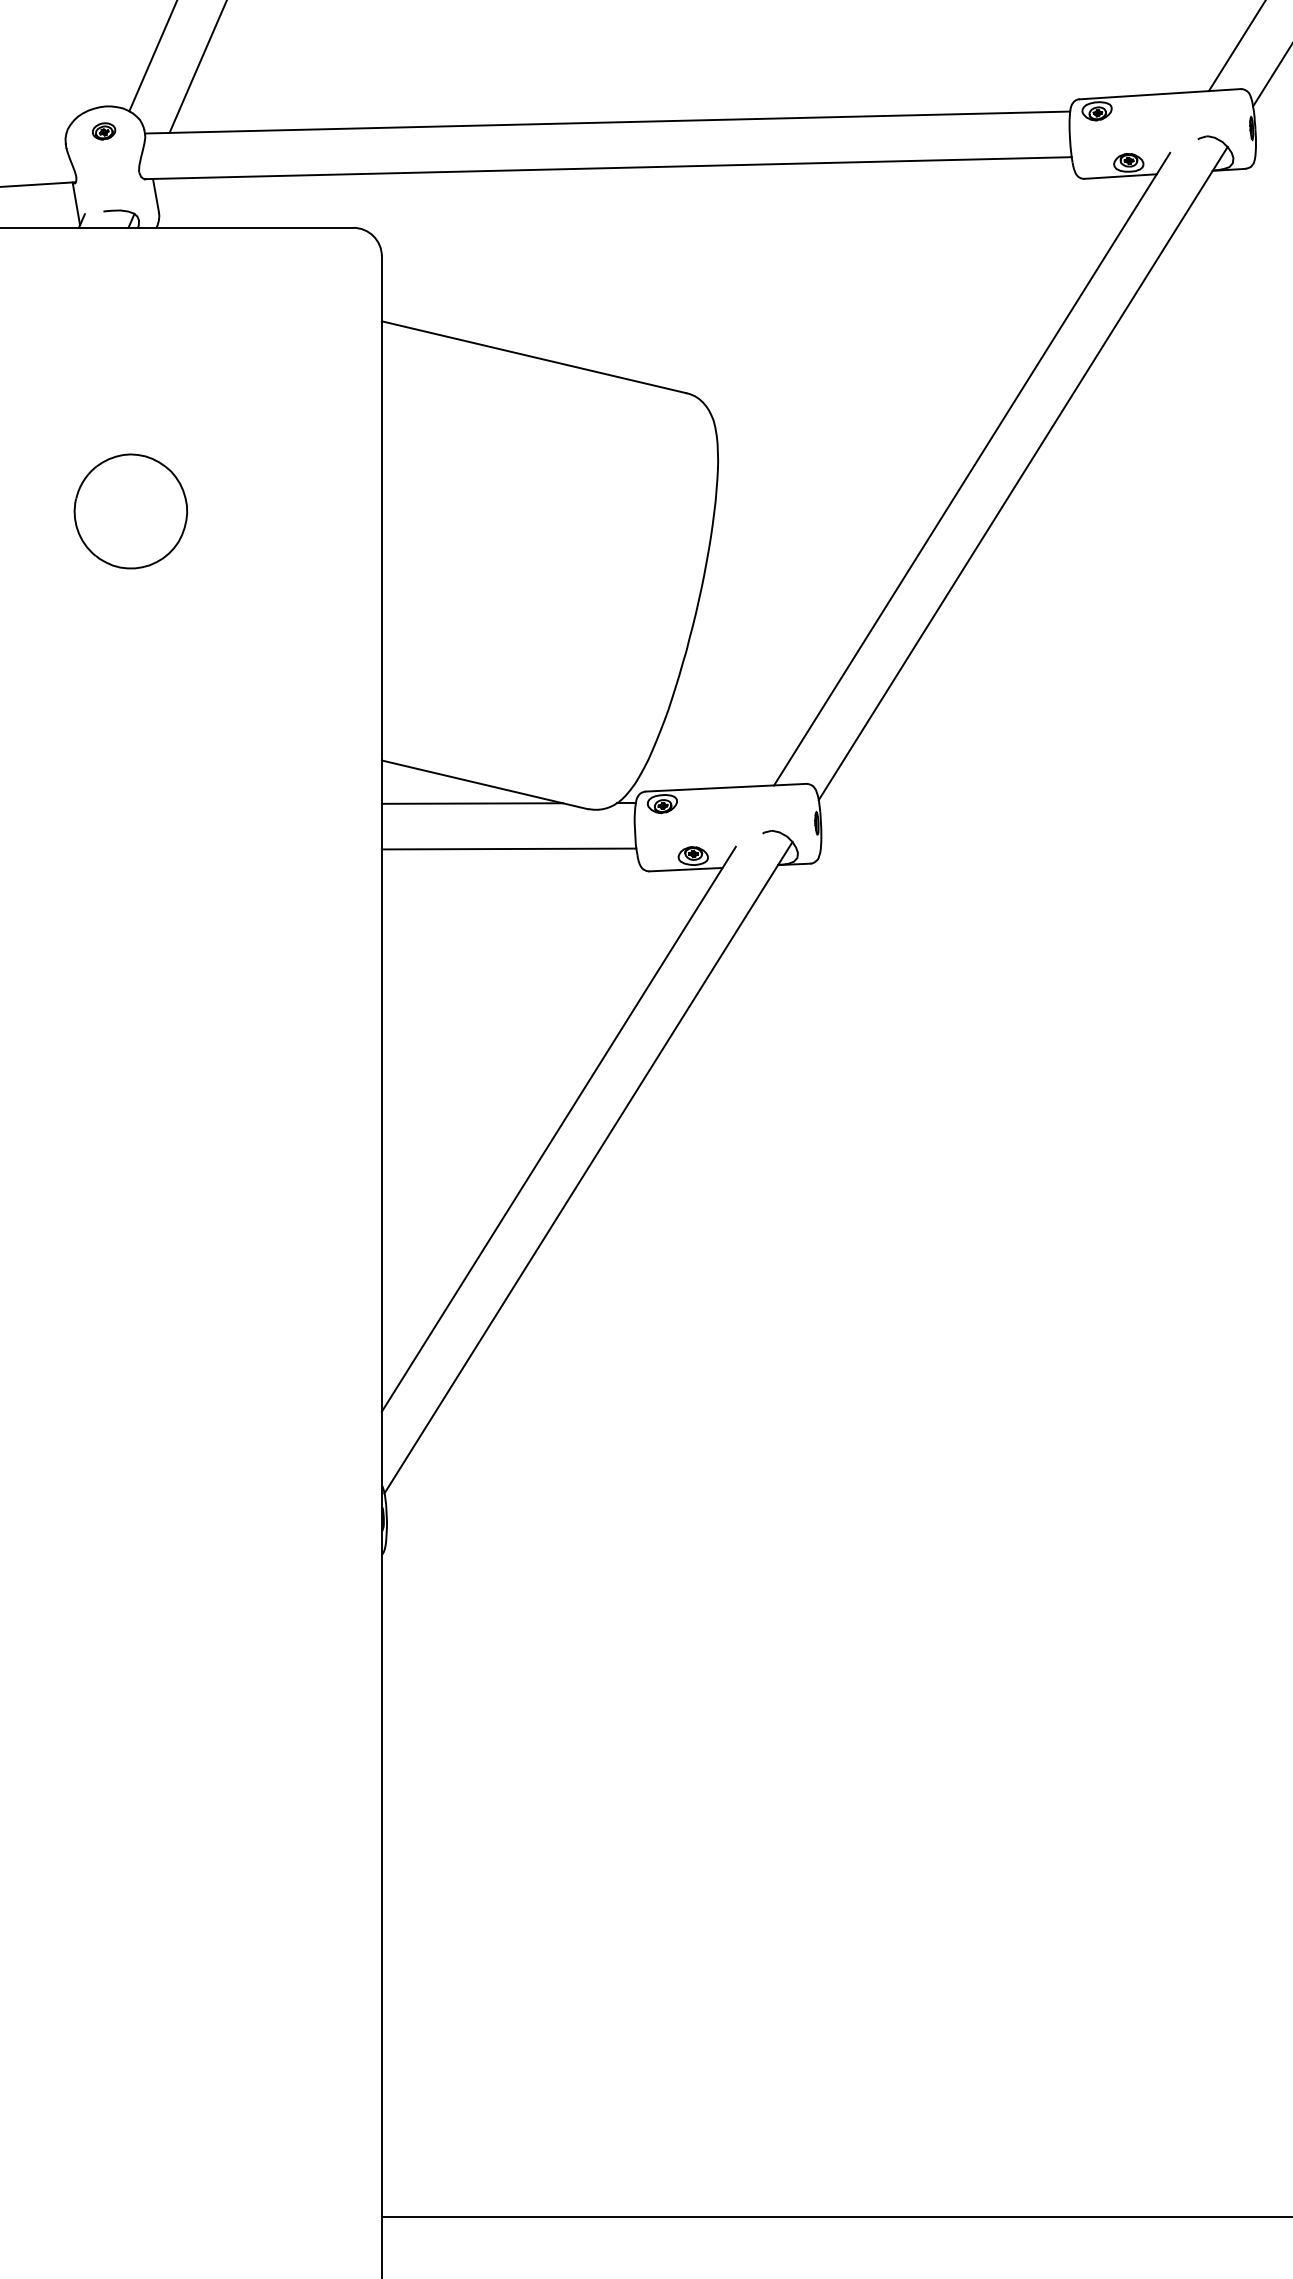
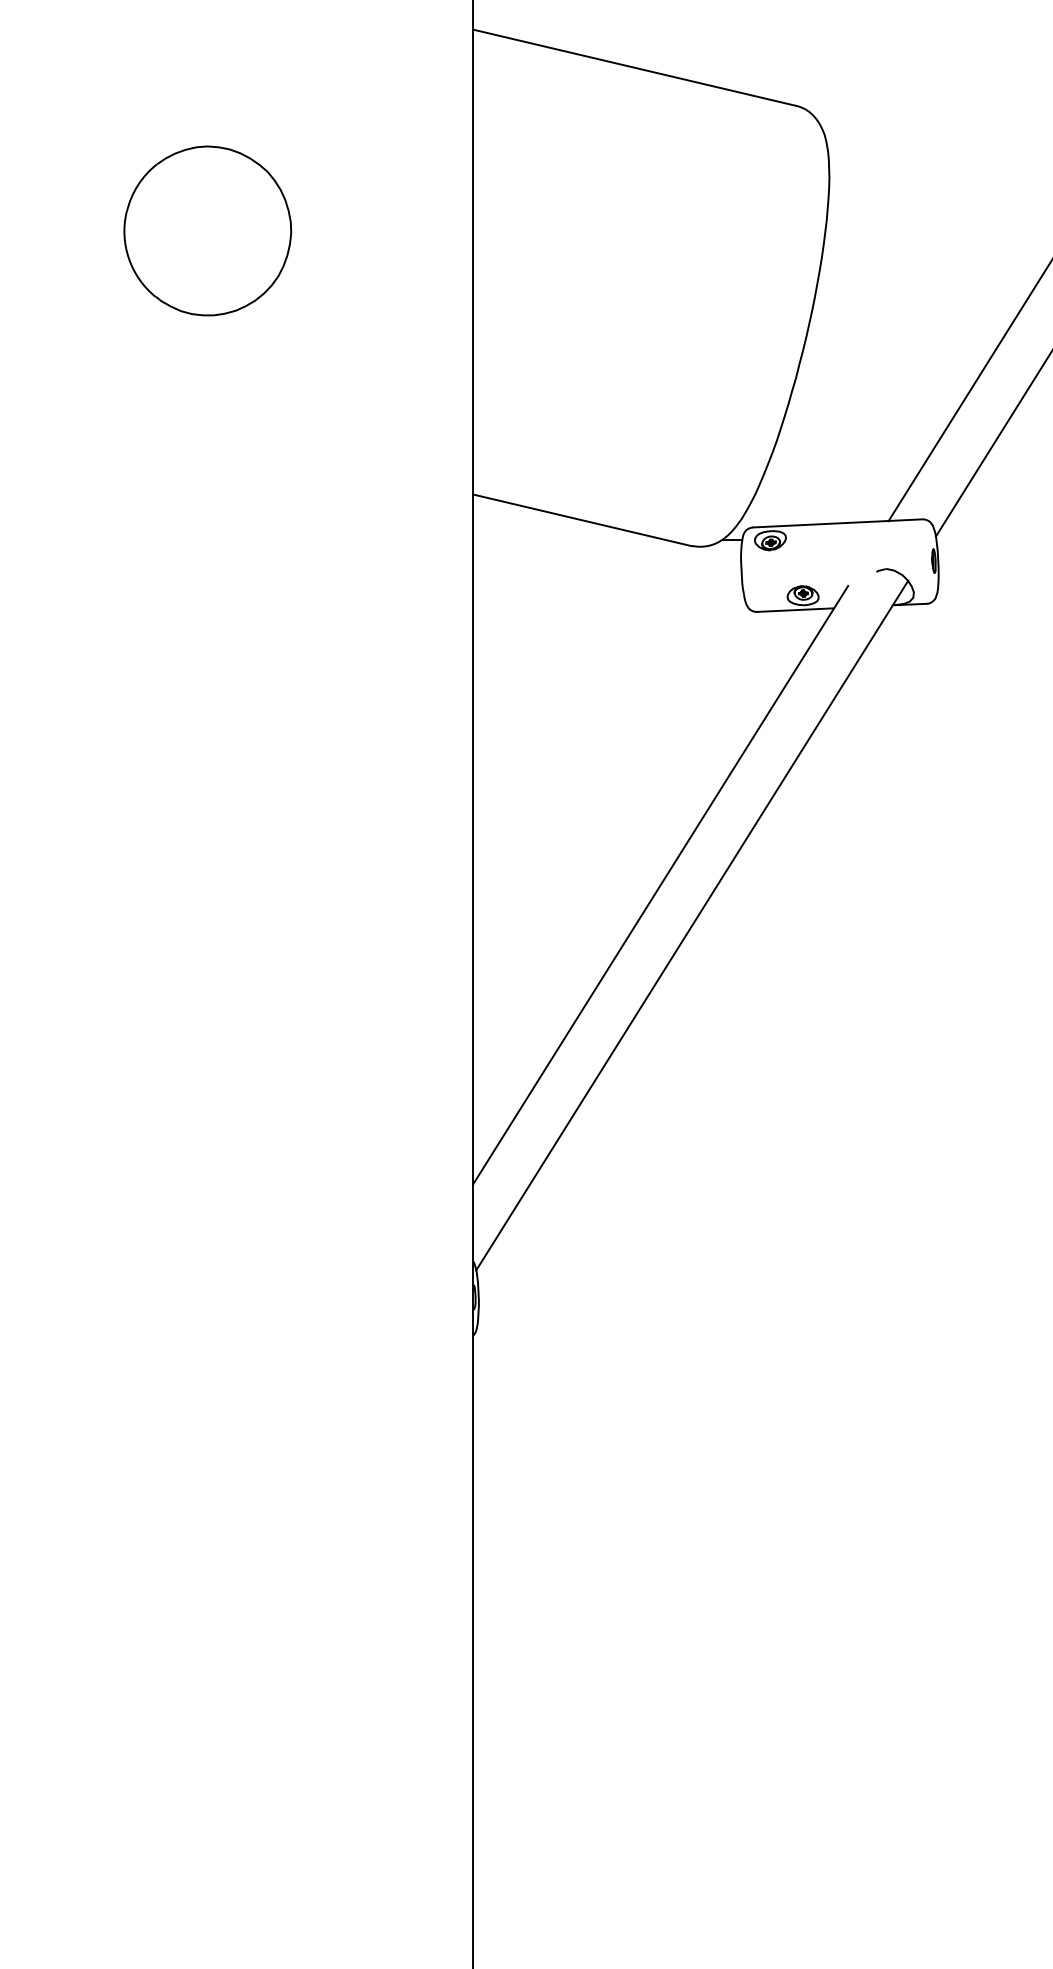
part: (130, 511) -> (207, 231), size x1.4
line: (472, 803) -> (569, 540), removed
line: (508, 848) -> (607, 587), removed

